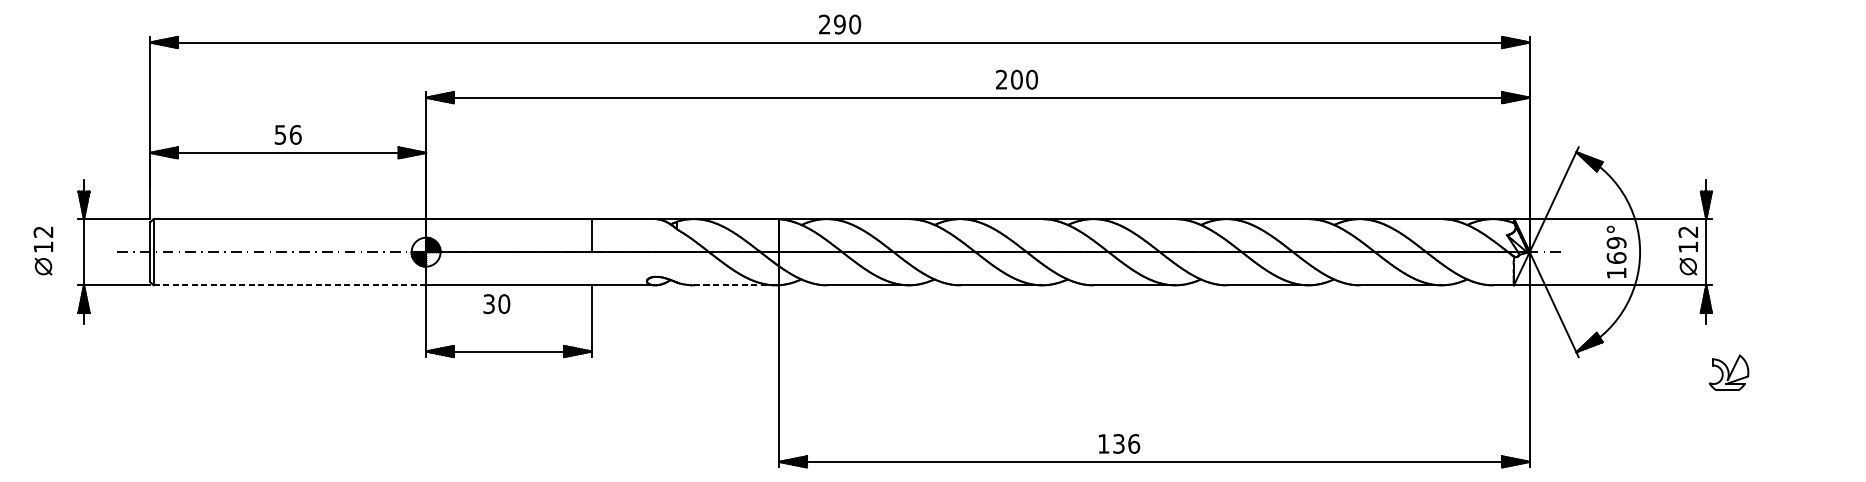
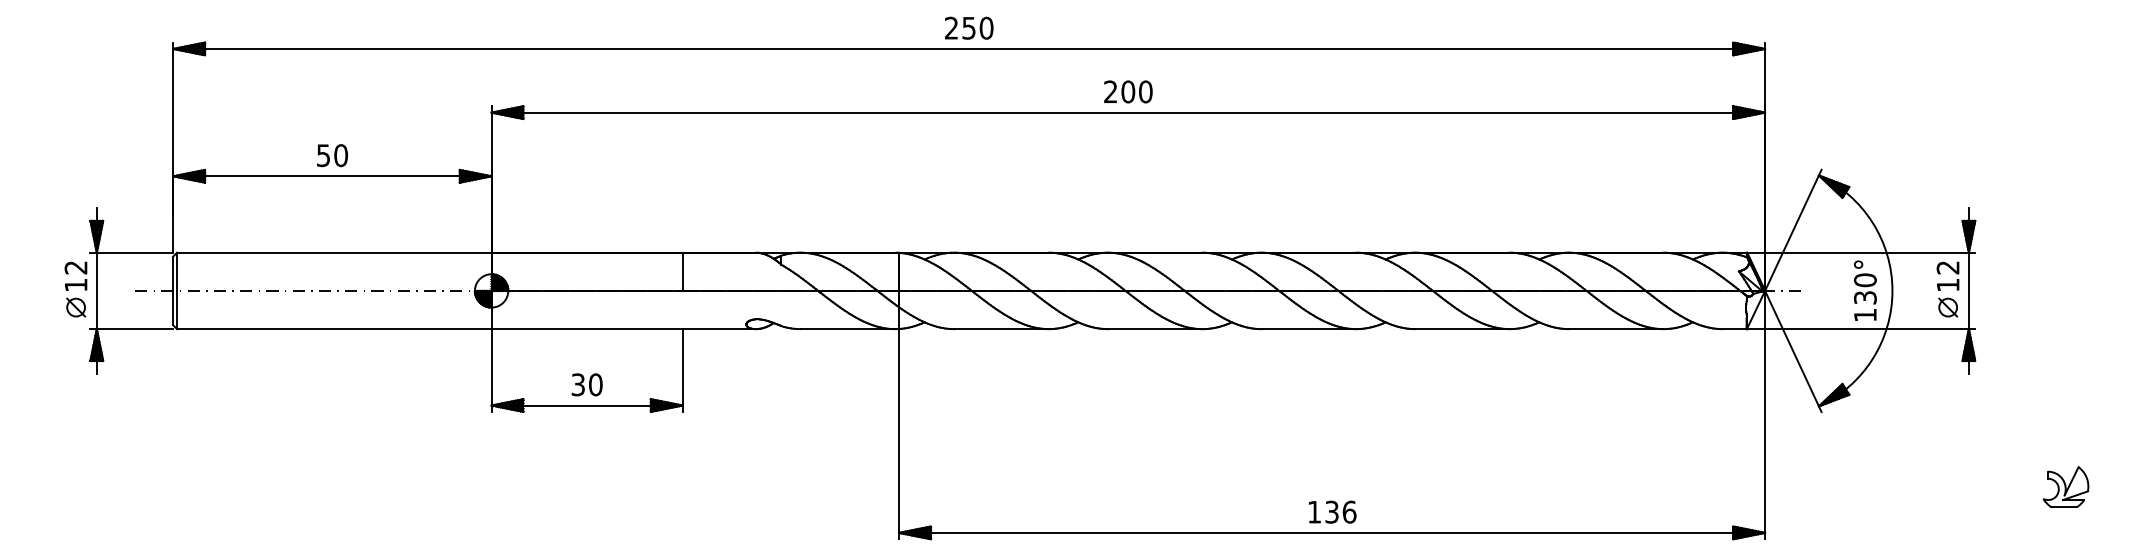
text: (839, 23) -> (968, 27), 290 -> 250
text: (1017, 79) -> (1128, 91), moved
text: (296, 134) -> (341, 155), 56 -> 50
part: (43, 250) -> (75, 289), moved
text: (1615, 250) -> (1864, 288), 169° -> 130°
line: (289, 285) -> (334, 329), dashed -> solid
line: (735, 285) -> (848, 329), dashed -> solid
text: (496, 303) -> (586, 384), moved
part: (1728, 372) -> (2065, 486), moved
text: (1119, 443) -> (1332, 511), moved

